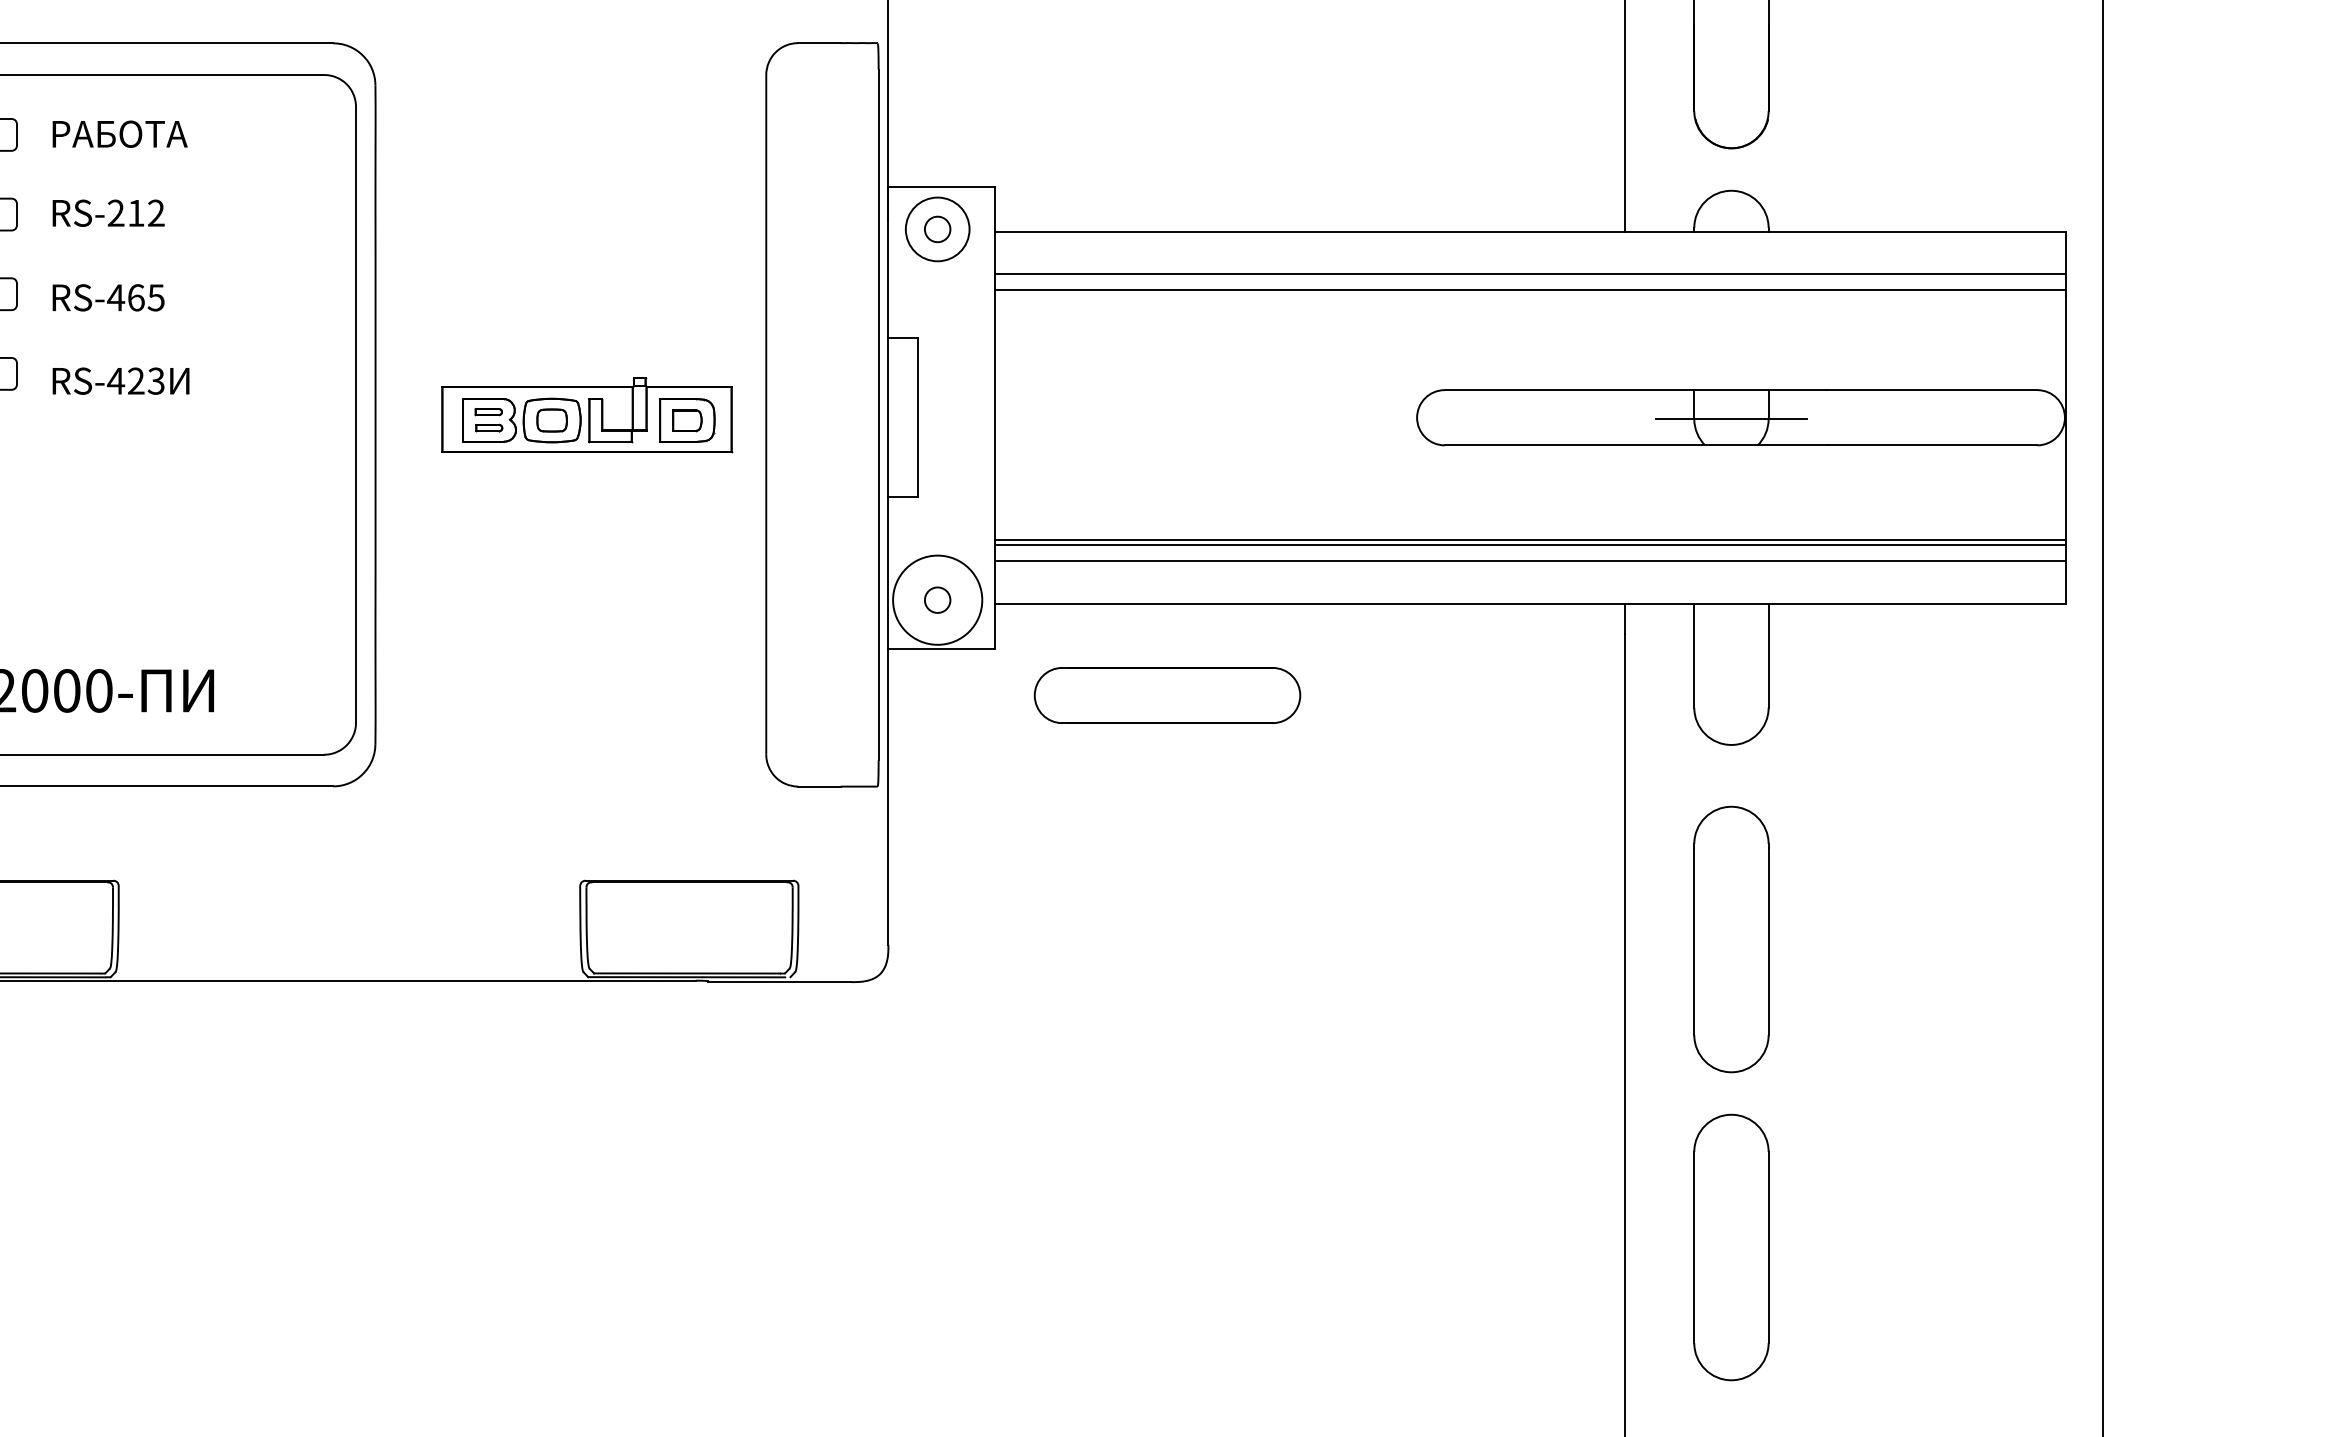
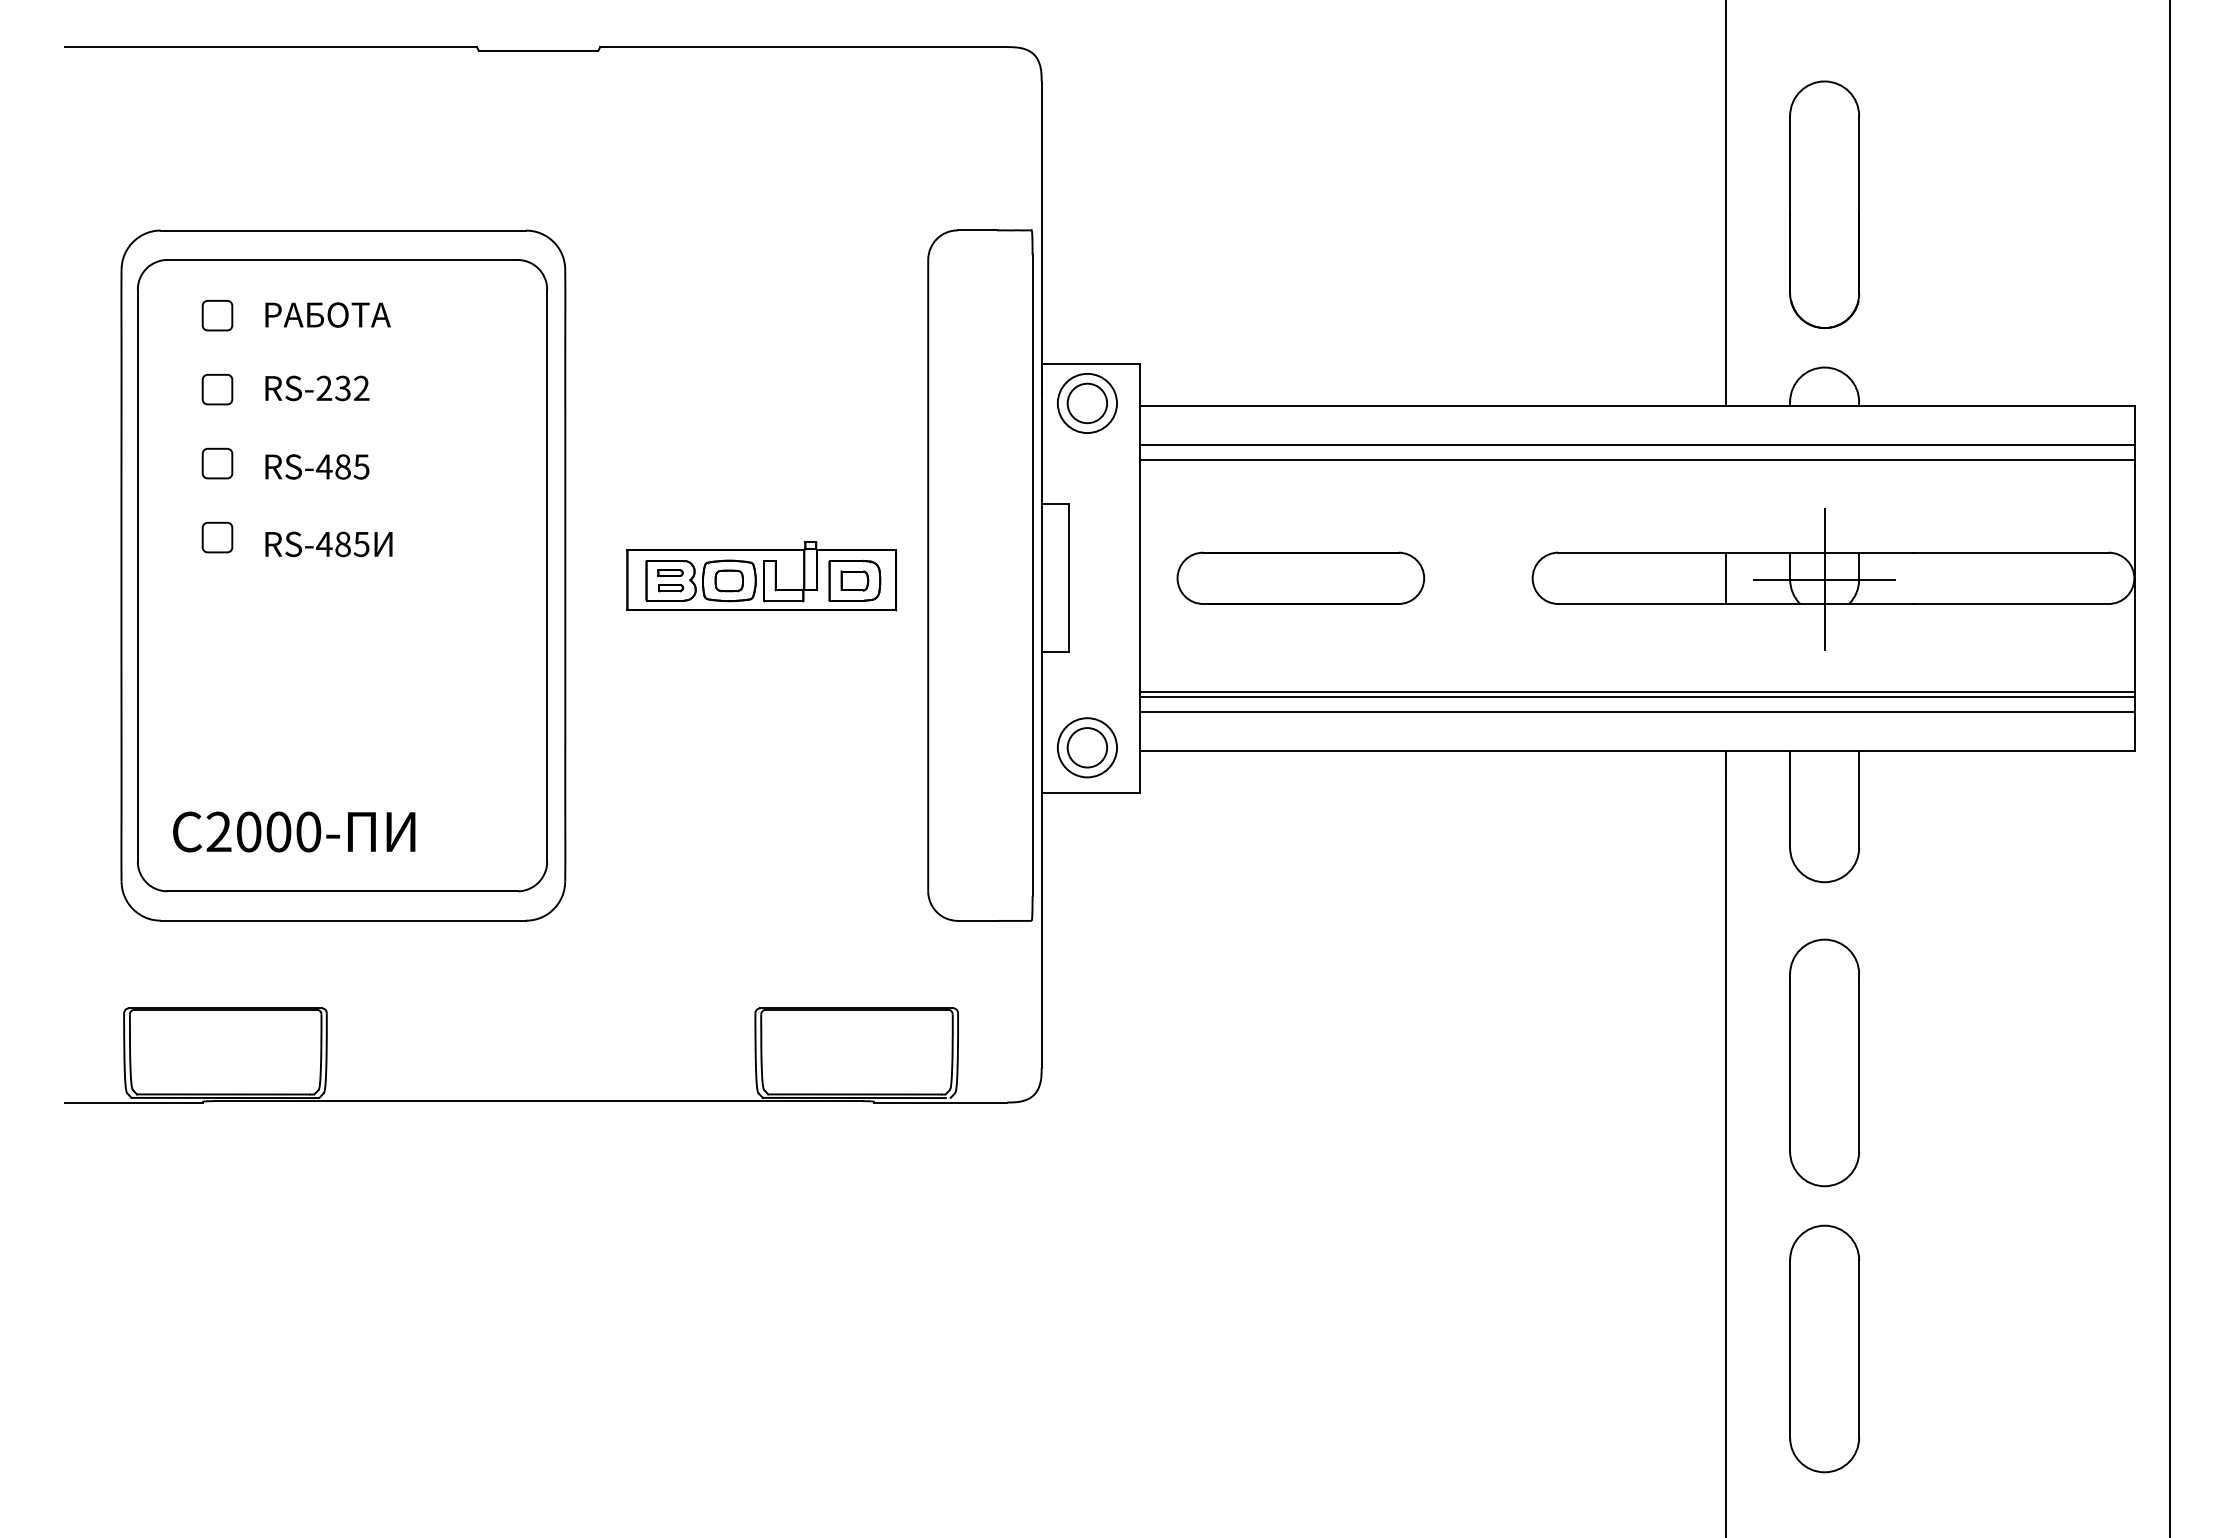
text: (135, 213) -> (342, 388), RS-212 -> RS-232
circle: (937, 229) -> (1087, 403), size x1.67
text: (135, 297) -> (342, 466), RS-465 -> RS-485
text: (146, 381) -> (352, 544), RS-423 -> RS-485
line: (1625, 416) -> (1726, 577), added
line: (1731, 419) -> (1824, 579), added
circle: (937, 599) -> (1087, 747), size x0.71
circle: (937, 599) -> (1087, 747), size x1.67
part: (1167, 694) -> (1300, 577), moved

